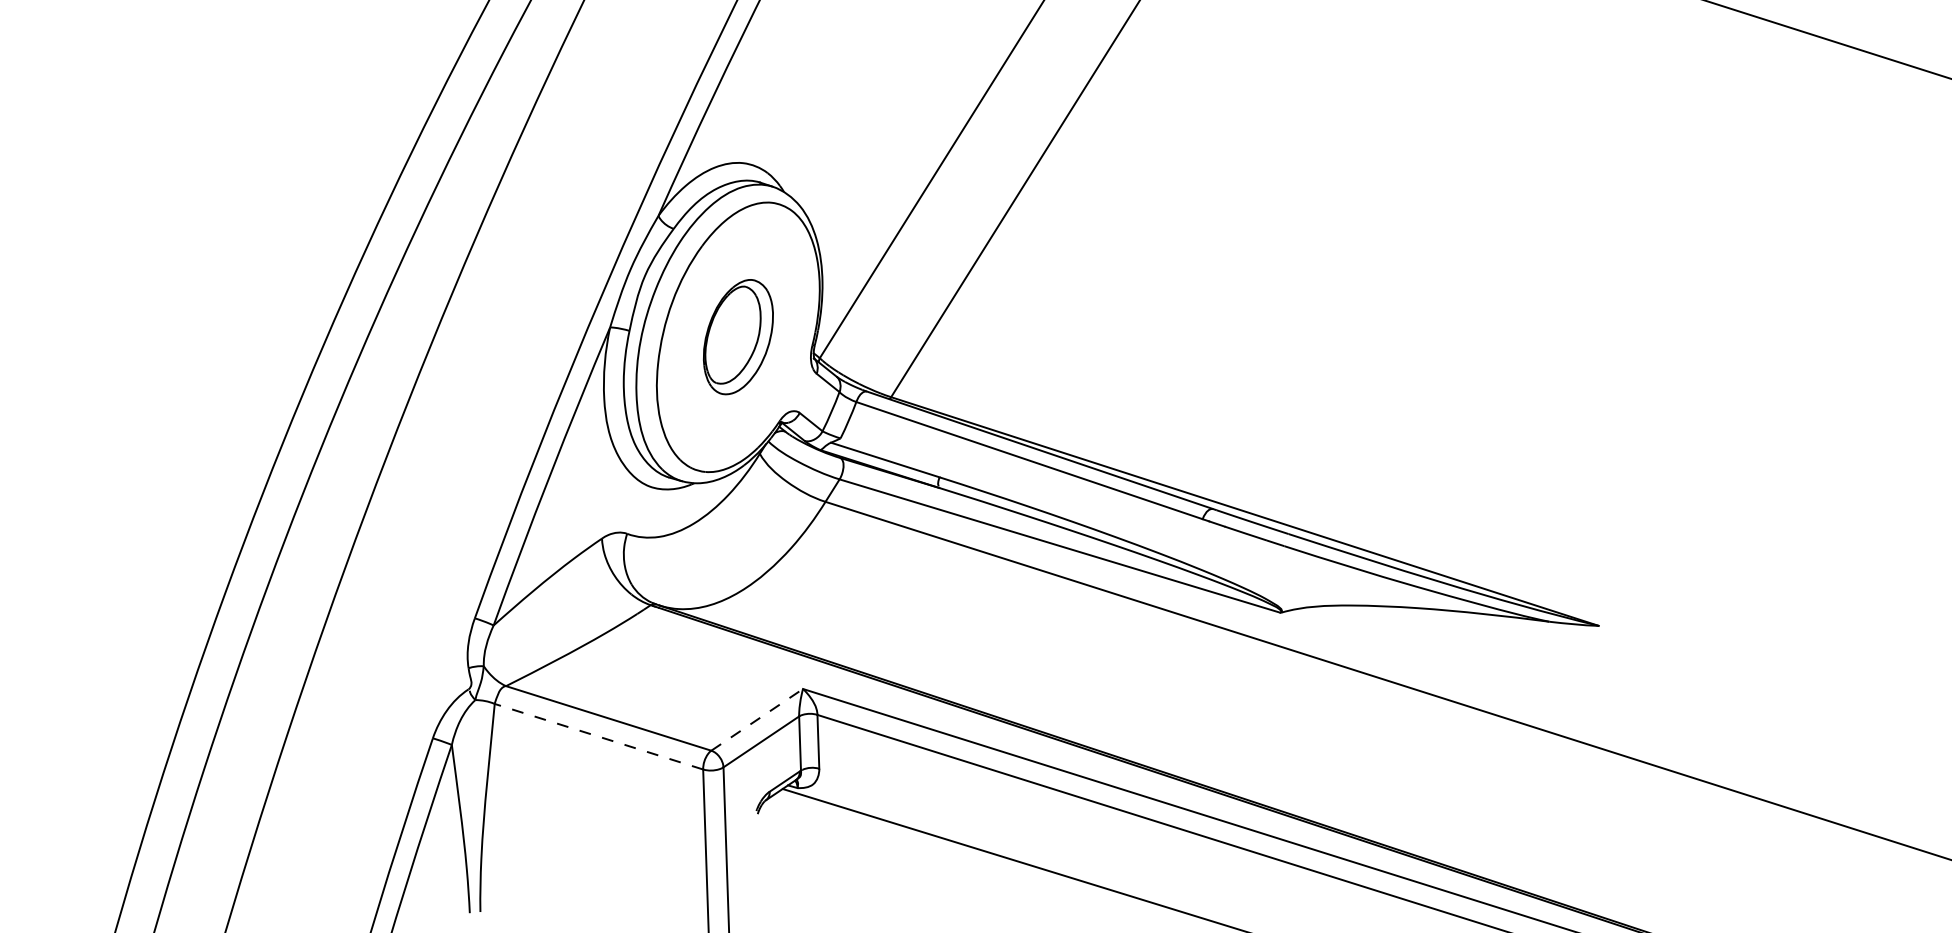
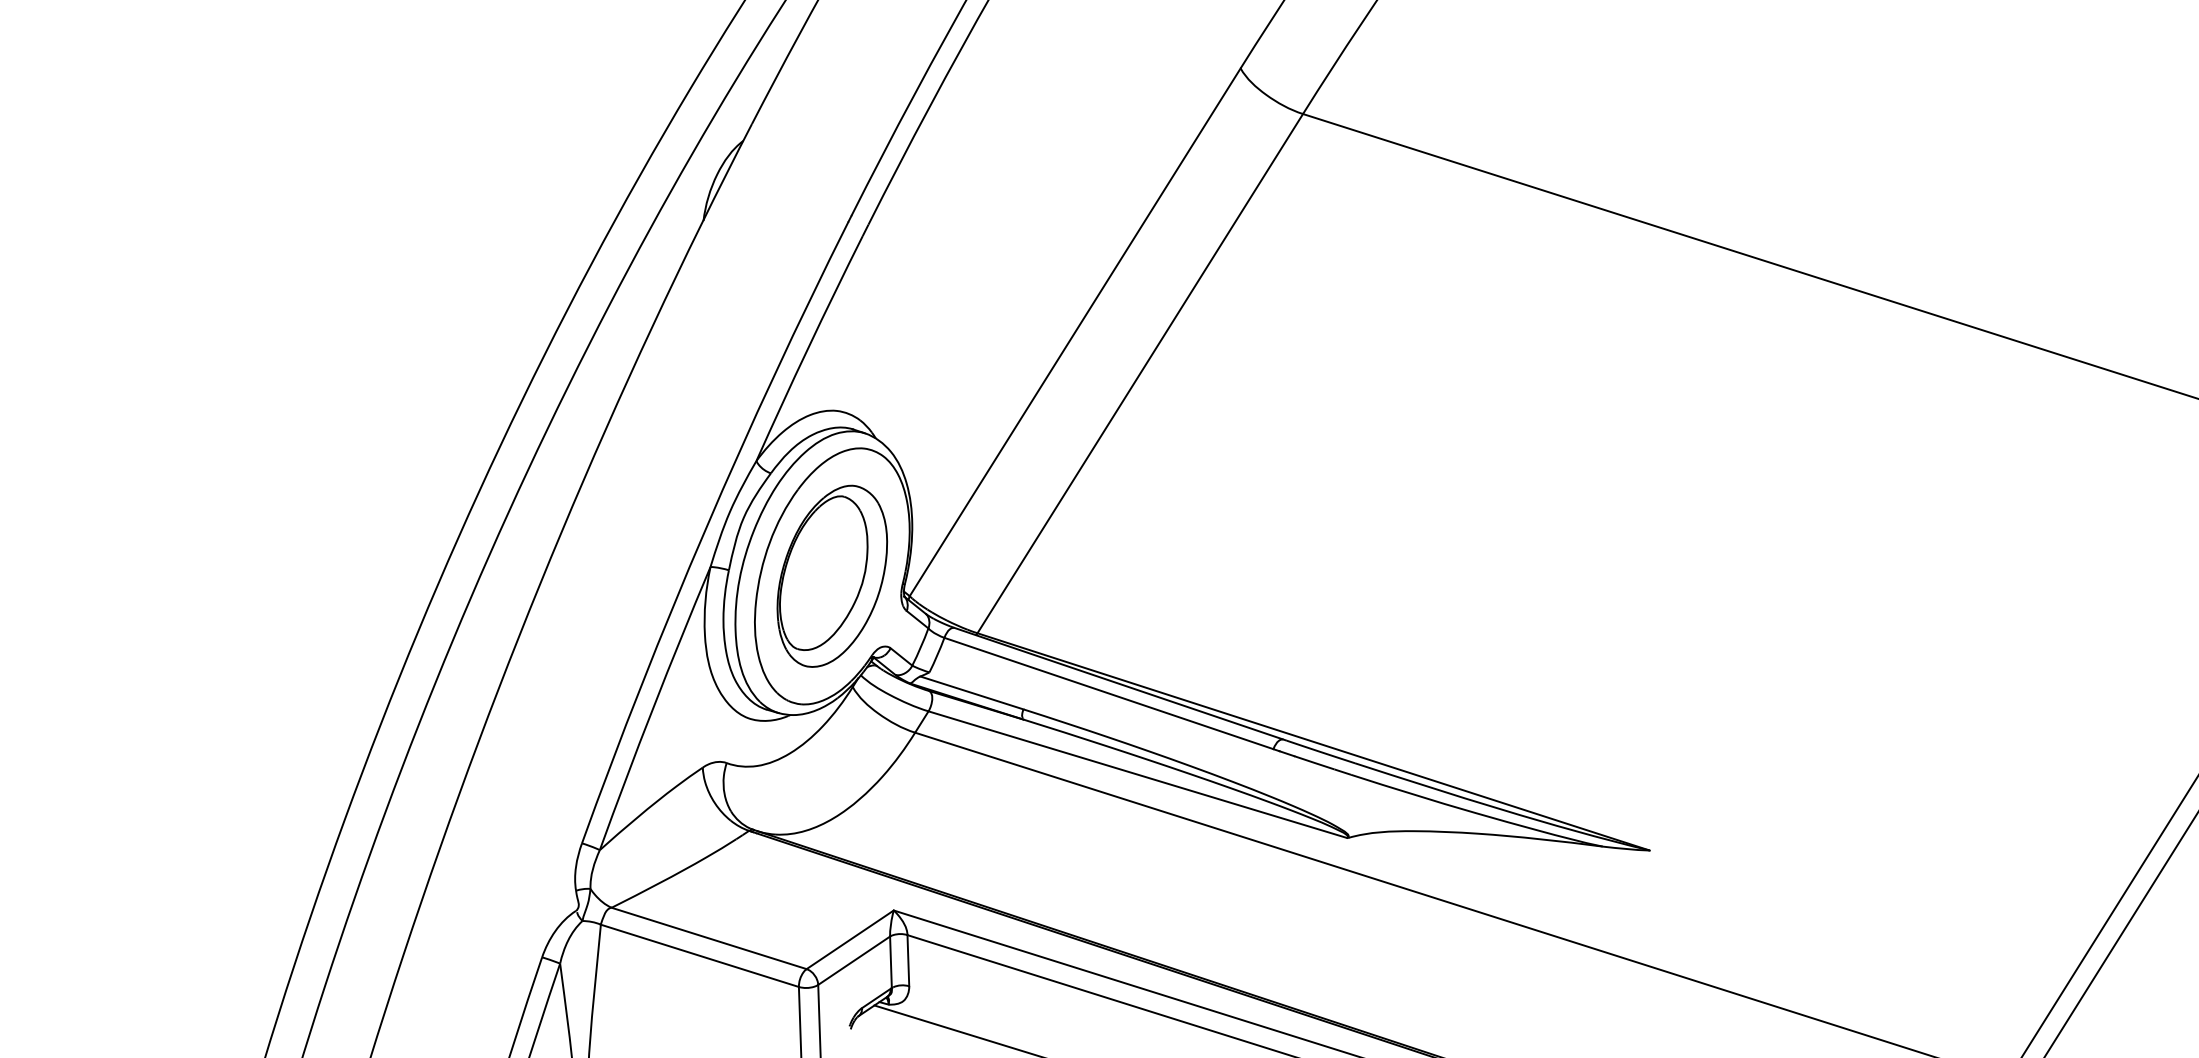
part: (738, 336) -> (832, 575), size x1.67
line: (757, 719) -> (850, 939), dashed -> solid
line: (598, 736) -> (699, 955), dashed -> solid

